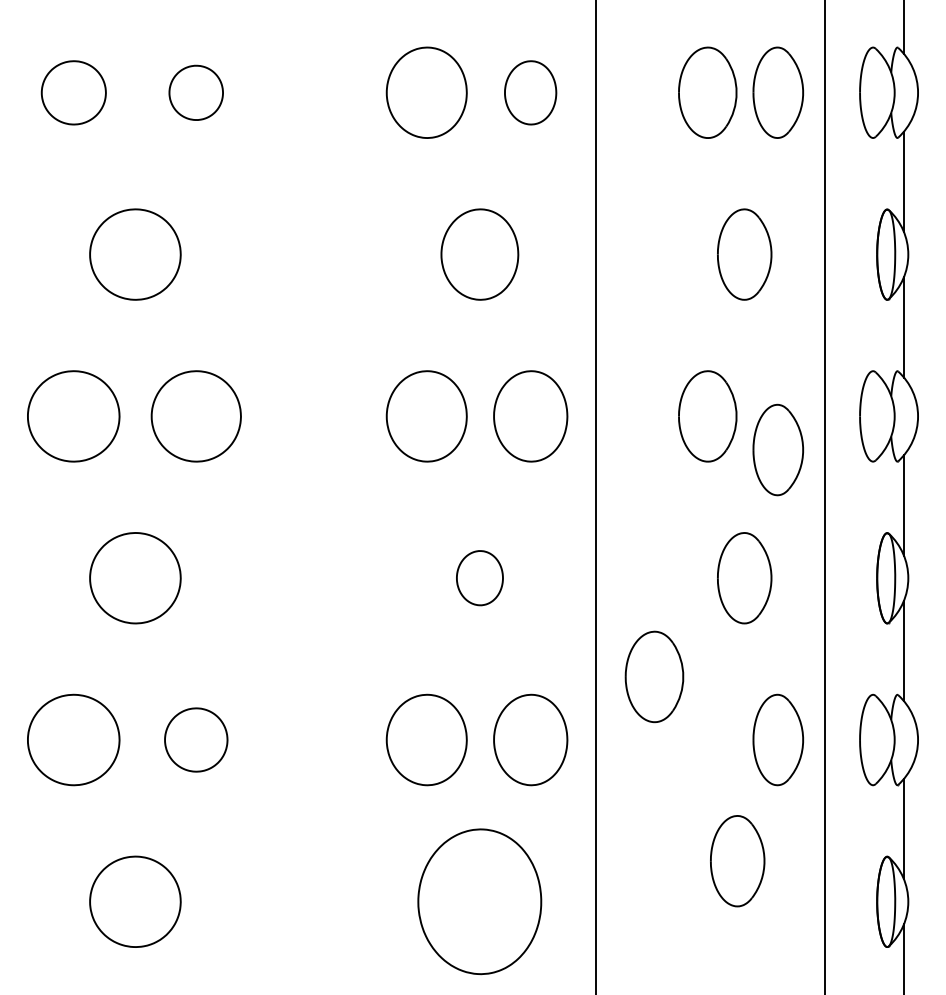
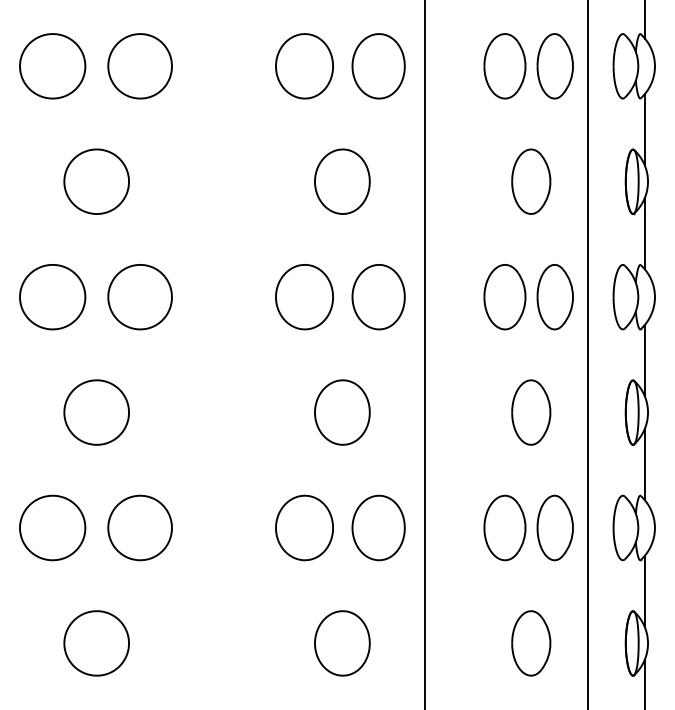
part: (73, 93) -> (52, 66), size x1.43
part: (195, 93) -> (139, 66), size x1.67
part: (530, 93) -> (378, 66), size x1.43
part: (777, 450) -> (554, 297), moved
part: (480, 578) -> (342, 412), size x1.67
part: (653, 676) -> (504, 527), moved
part: (195, 739) -> (139, 527), size x1.43
part: (737, 861) -> (531, 643), moved
part: (480, 901) -> (342, 643), size x0.62

